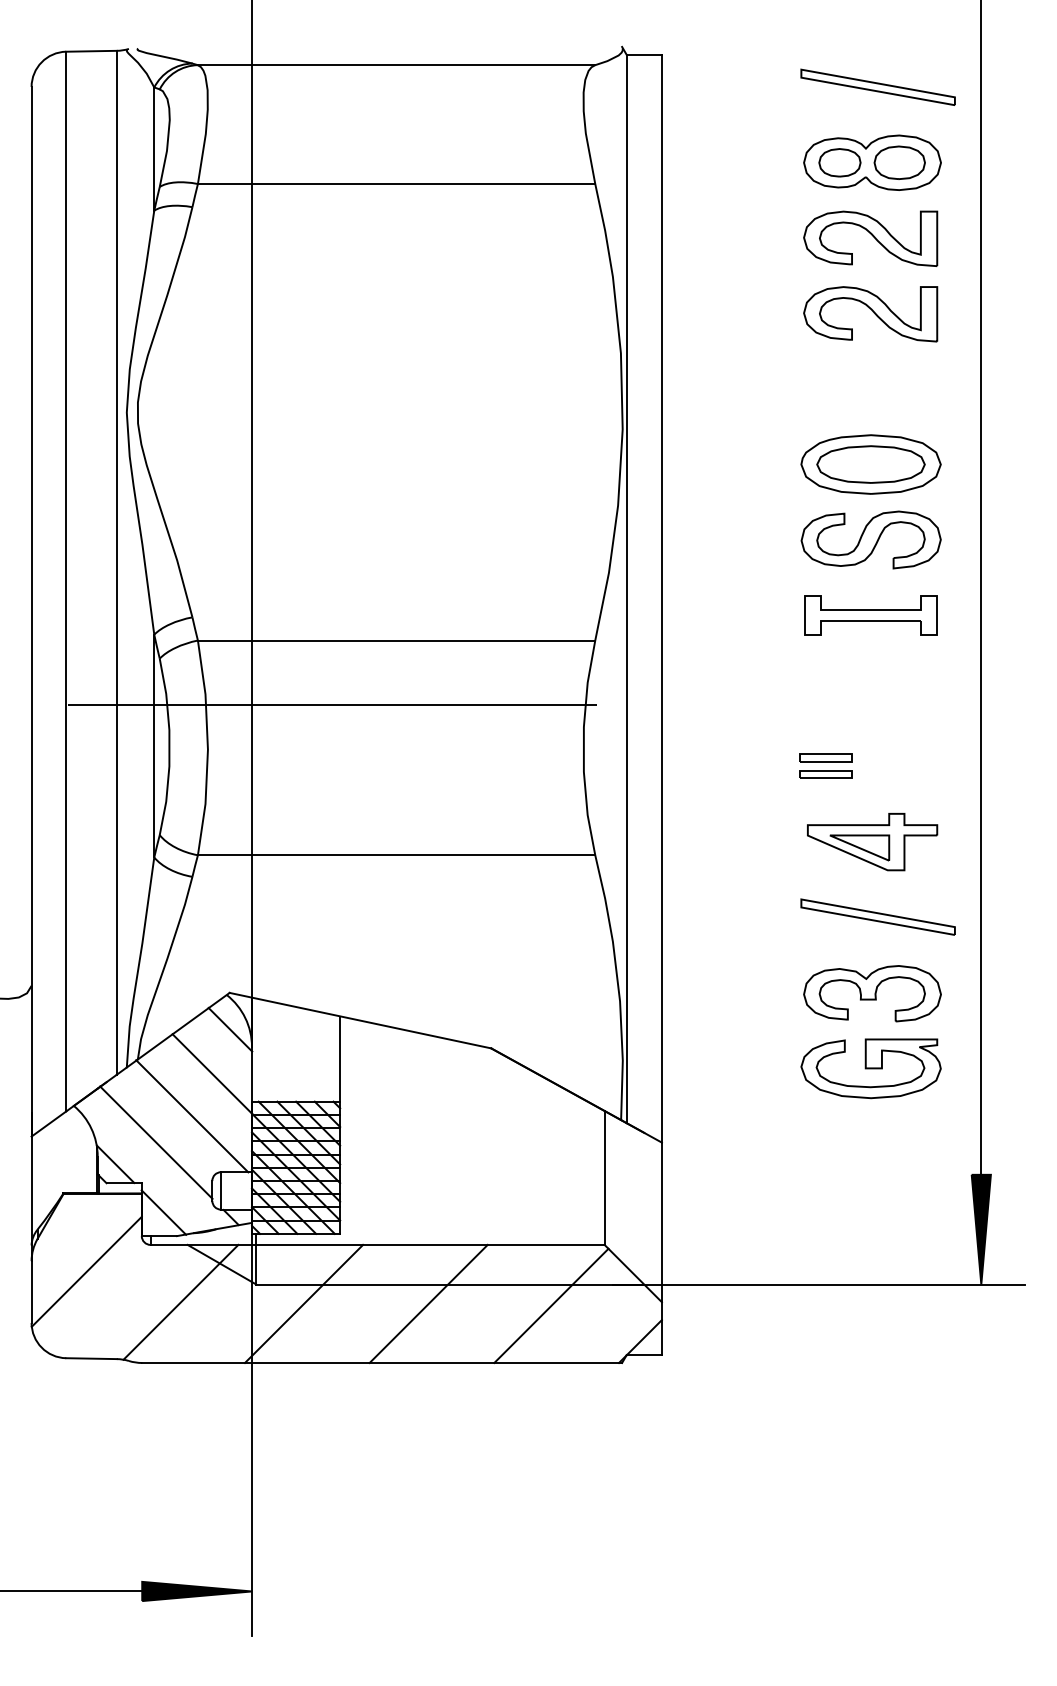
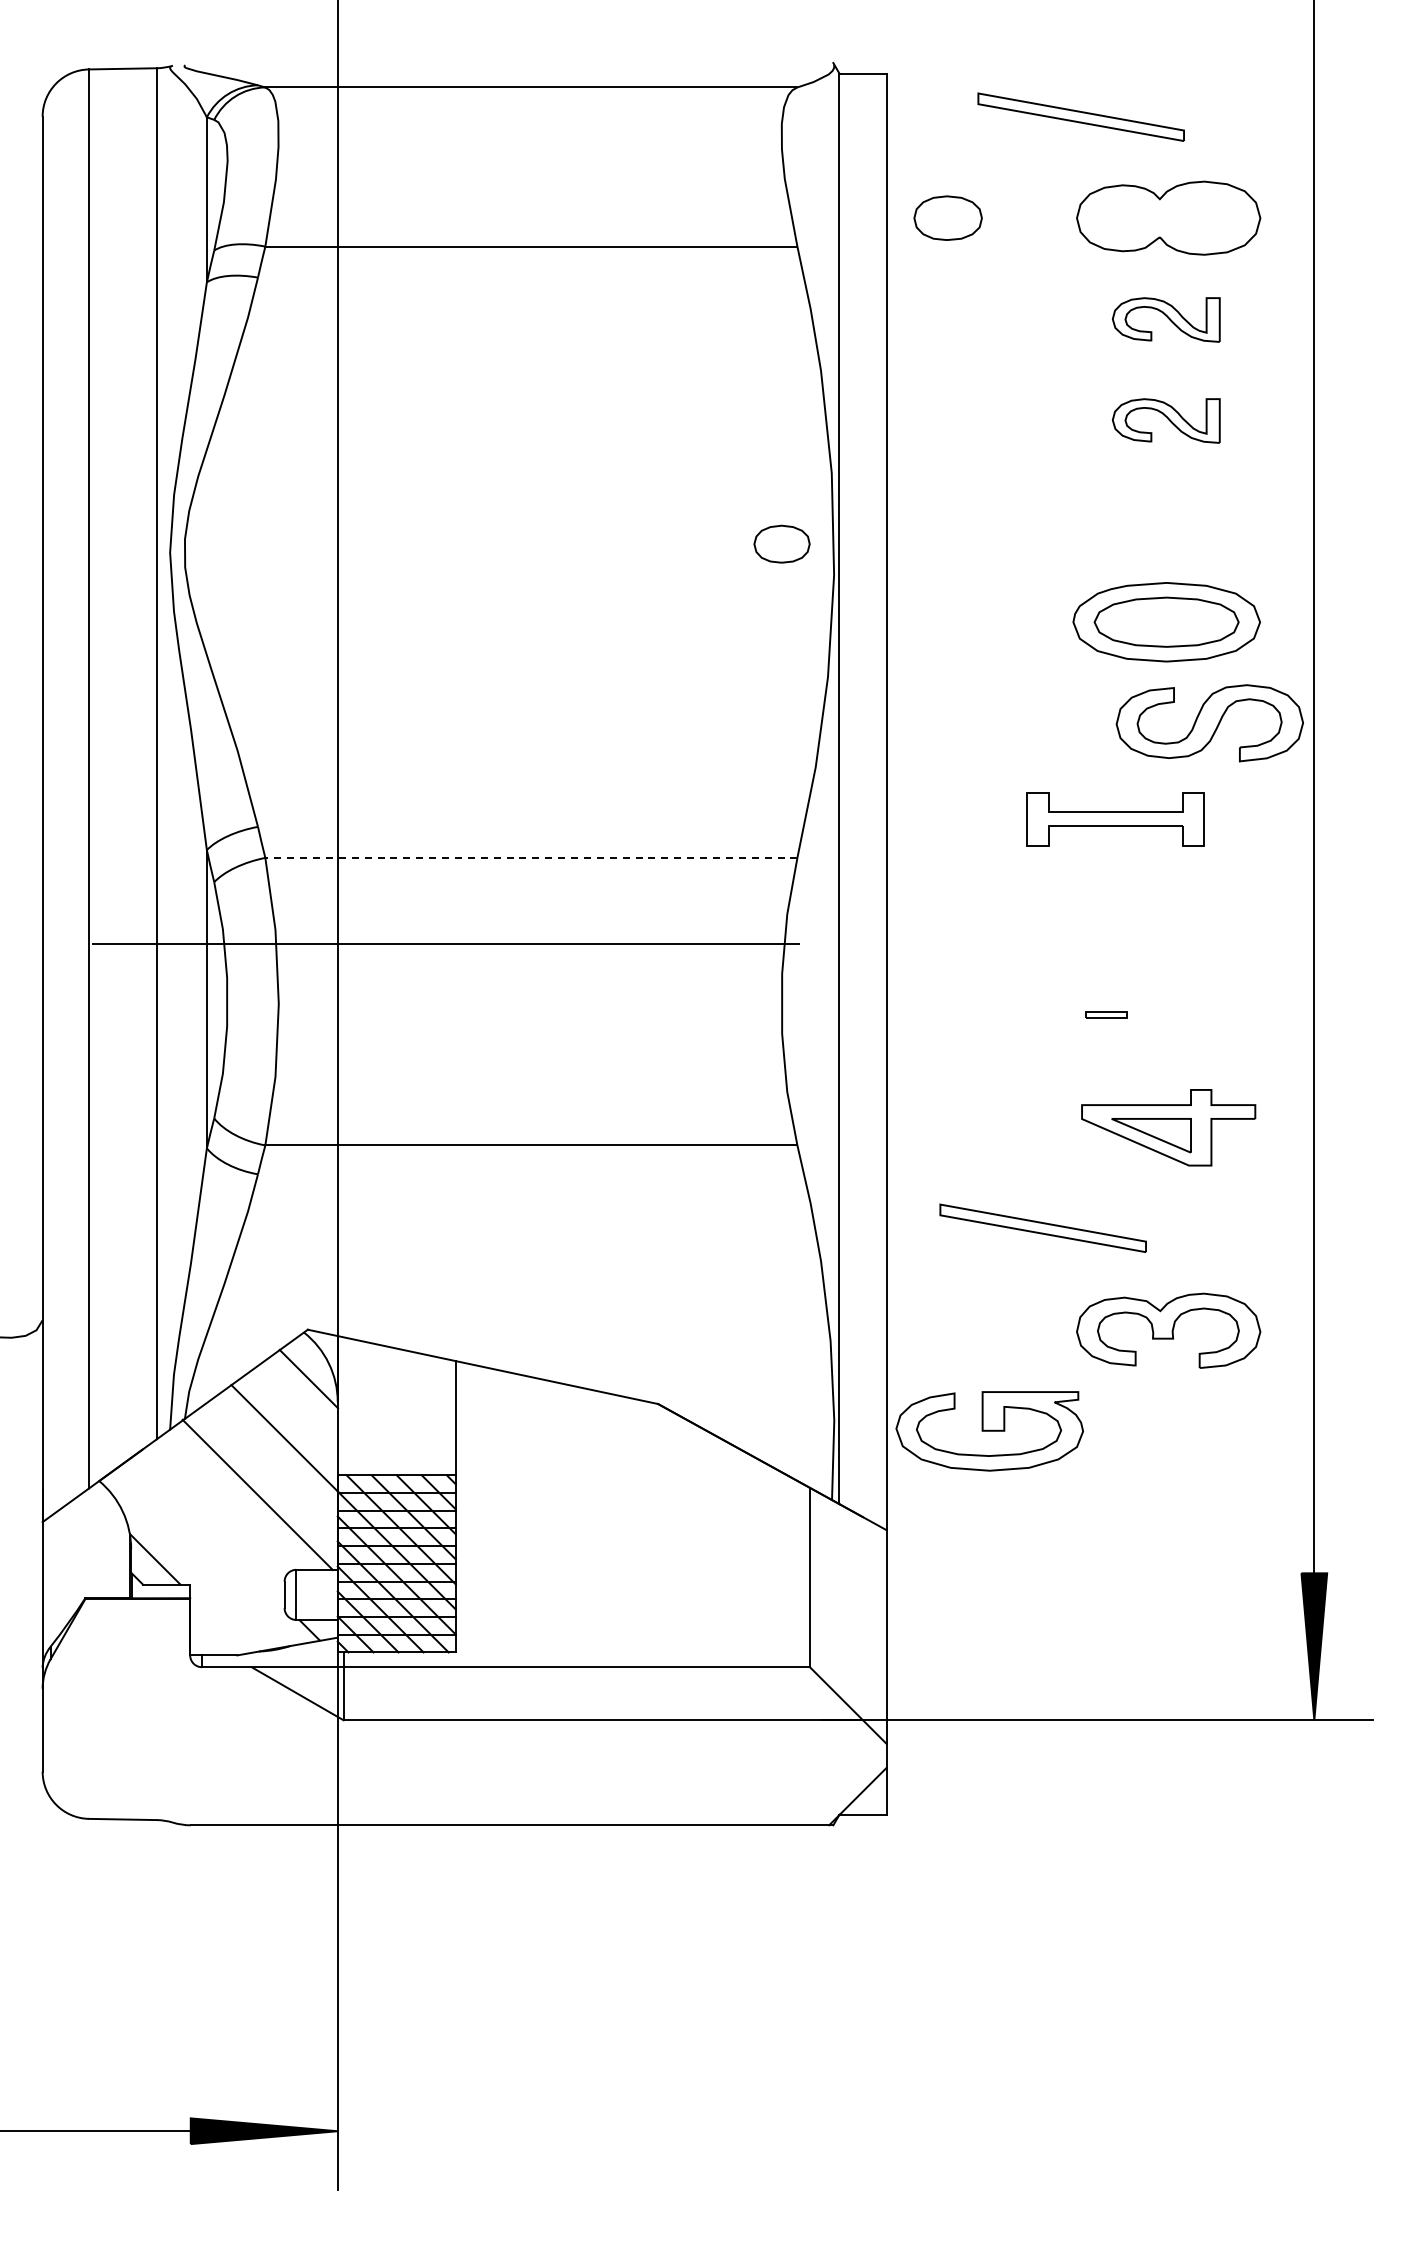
part: (877, 86) -> (1080, 116), moved
part: (839, 162) -> (781, 543), moved
part: (899, 162) -> (947, 217), moved
part: (870, 238) -> (1166, 319), size x0.6
part: (870, 313) -> (1166, 420), size x0.6
part: (870, 540) -> (1209, 723), moved
part: (870, 615) -> (1115, 819), moved
line: (395, 640) -> (530, 857), solid -> dashed
part: (826, 757) -> (1106, 1014), size x0.6
part: (826, 774) -> (1106, 1037), removed
part: (877, 916) -> (1042, 1227), moved
part: (870, 1068) -> (989, 1431), moved
line: (156, 1142) -> (209, 1529), removed
line: (163, 1212) -> (219, 1623), removed
line: (86, 1271) -> (116, 1702), removed
line: (180, 1301) -> (242, 1743), removed
line: (304, 1304) -> (407, 1746), removed
line: (428, 1304) -> (574, 1746), removed
line: (551, 1305) -> (738, 1748), removed

